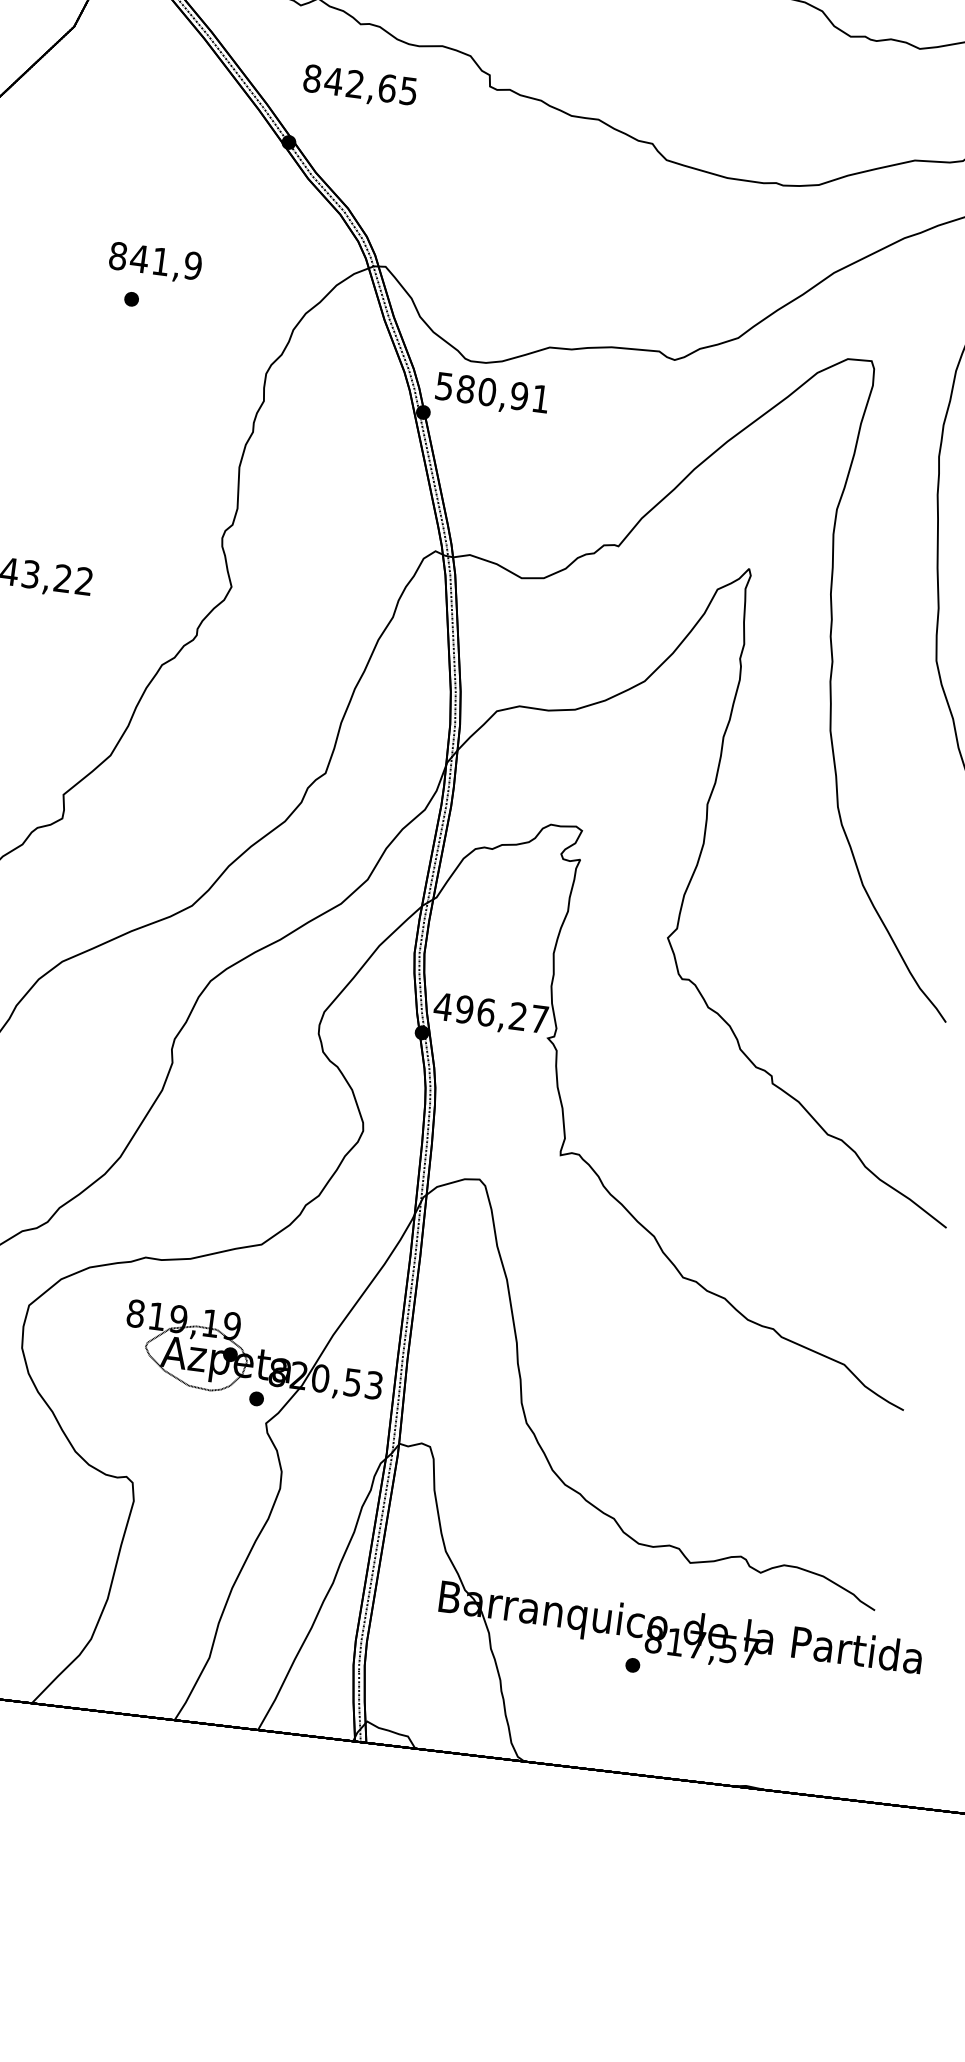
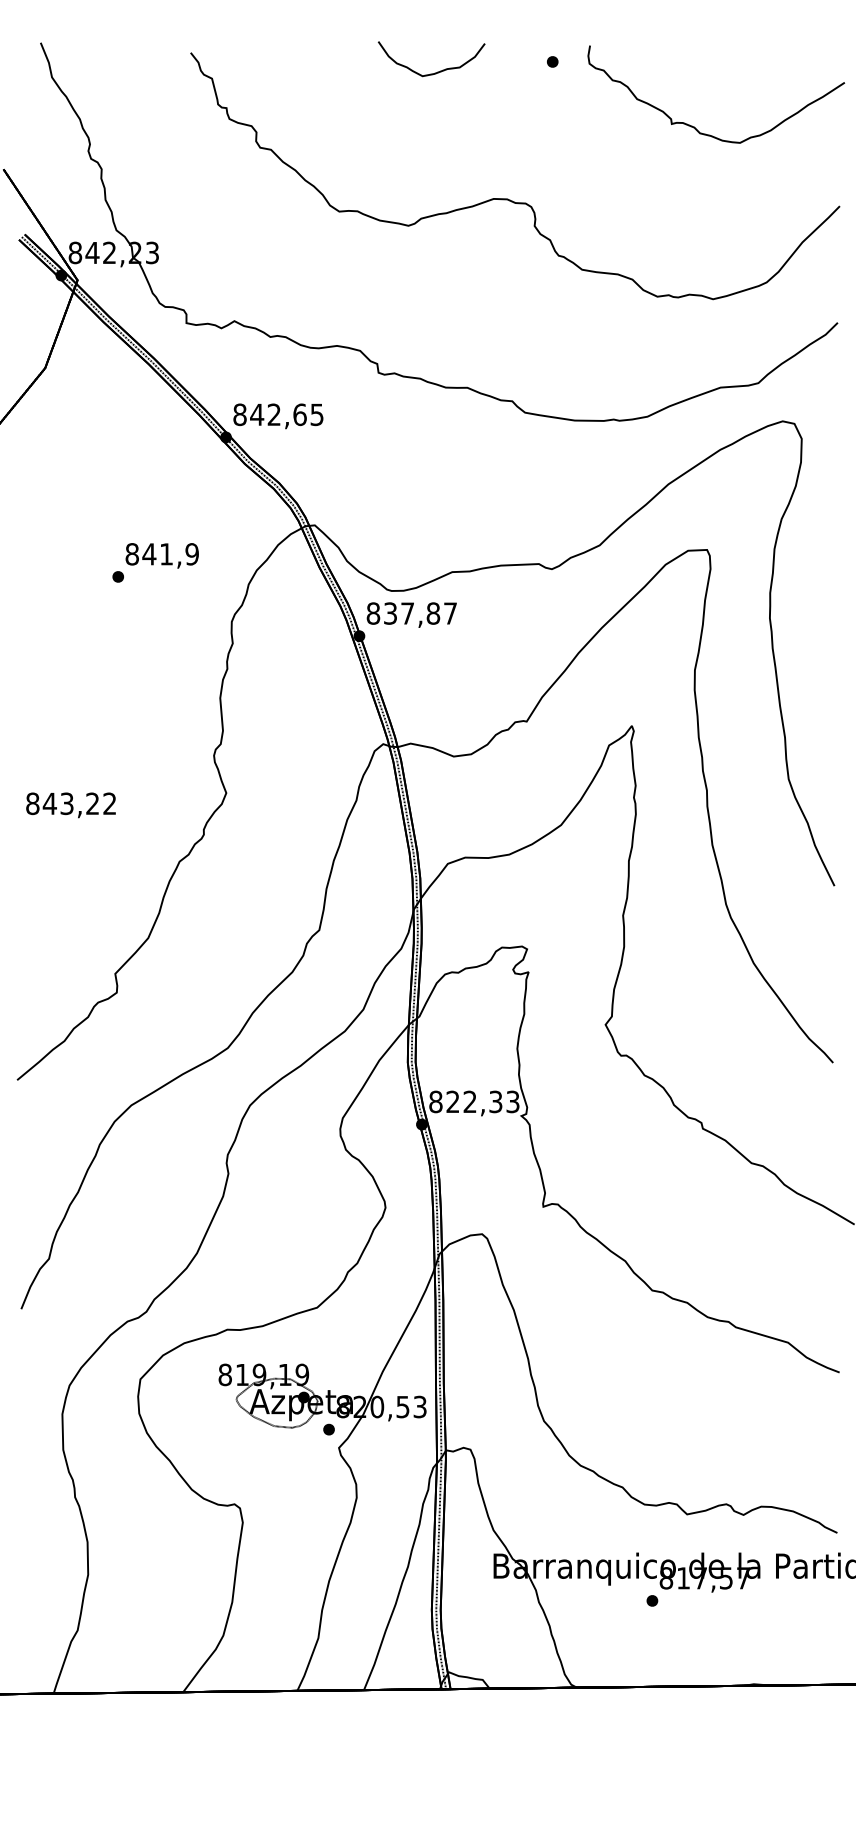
text: (360, 87) -> (278, 416), moved
text: (154, 262) -> (161, 555), moved
text: (492, 392) -> (411, 613), 580,91 -> 837,87
text: (490, 1012) -> (473, 1101), 496,27 -> 822,33

